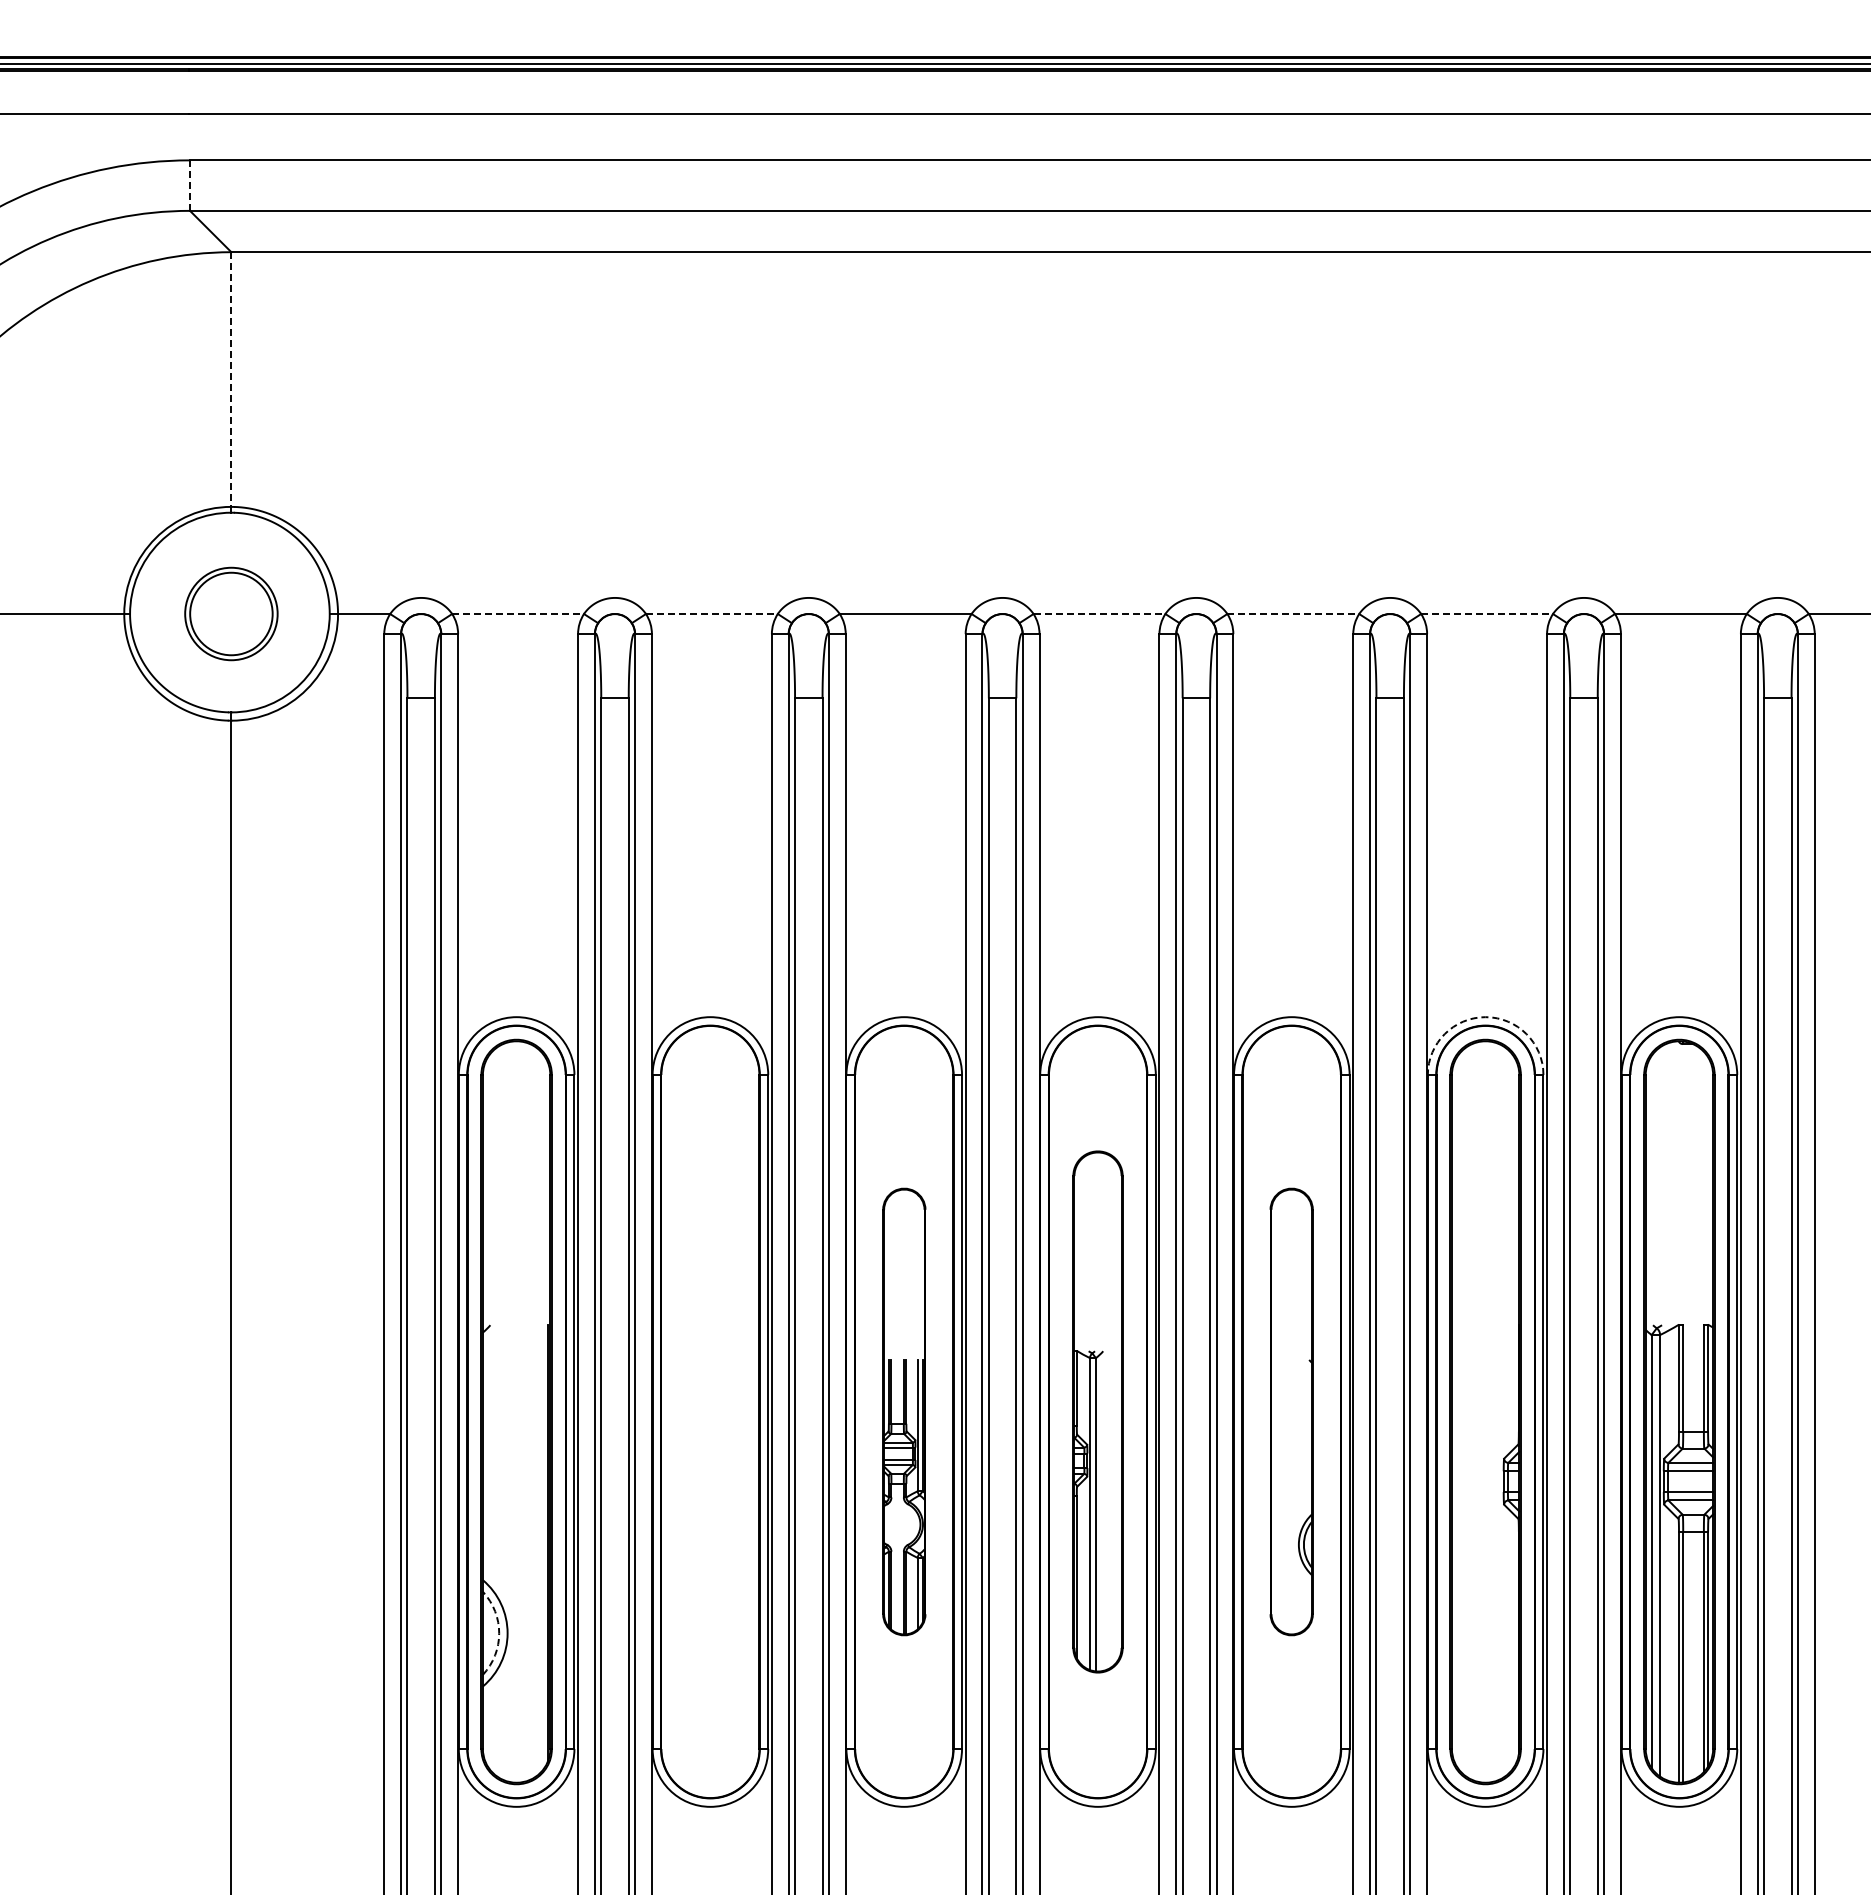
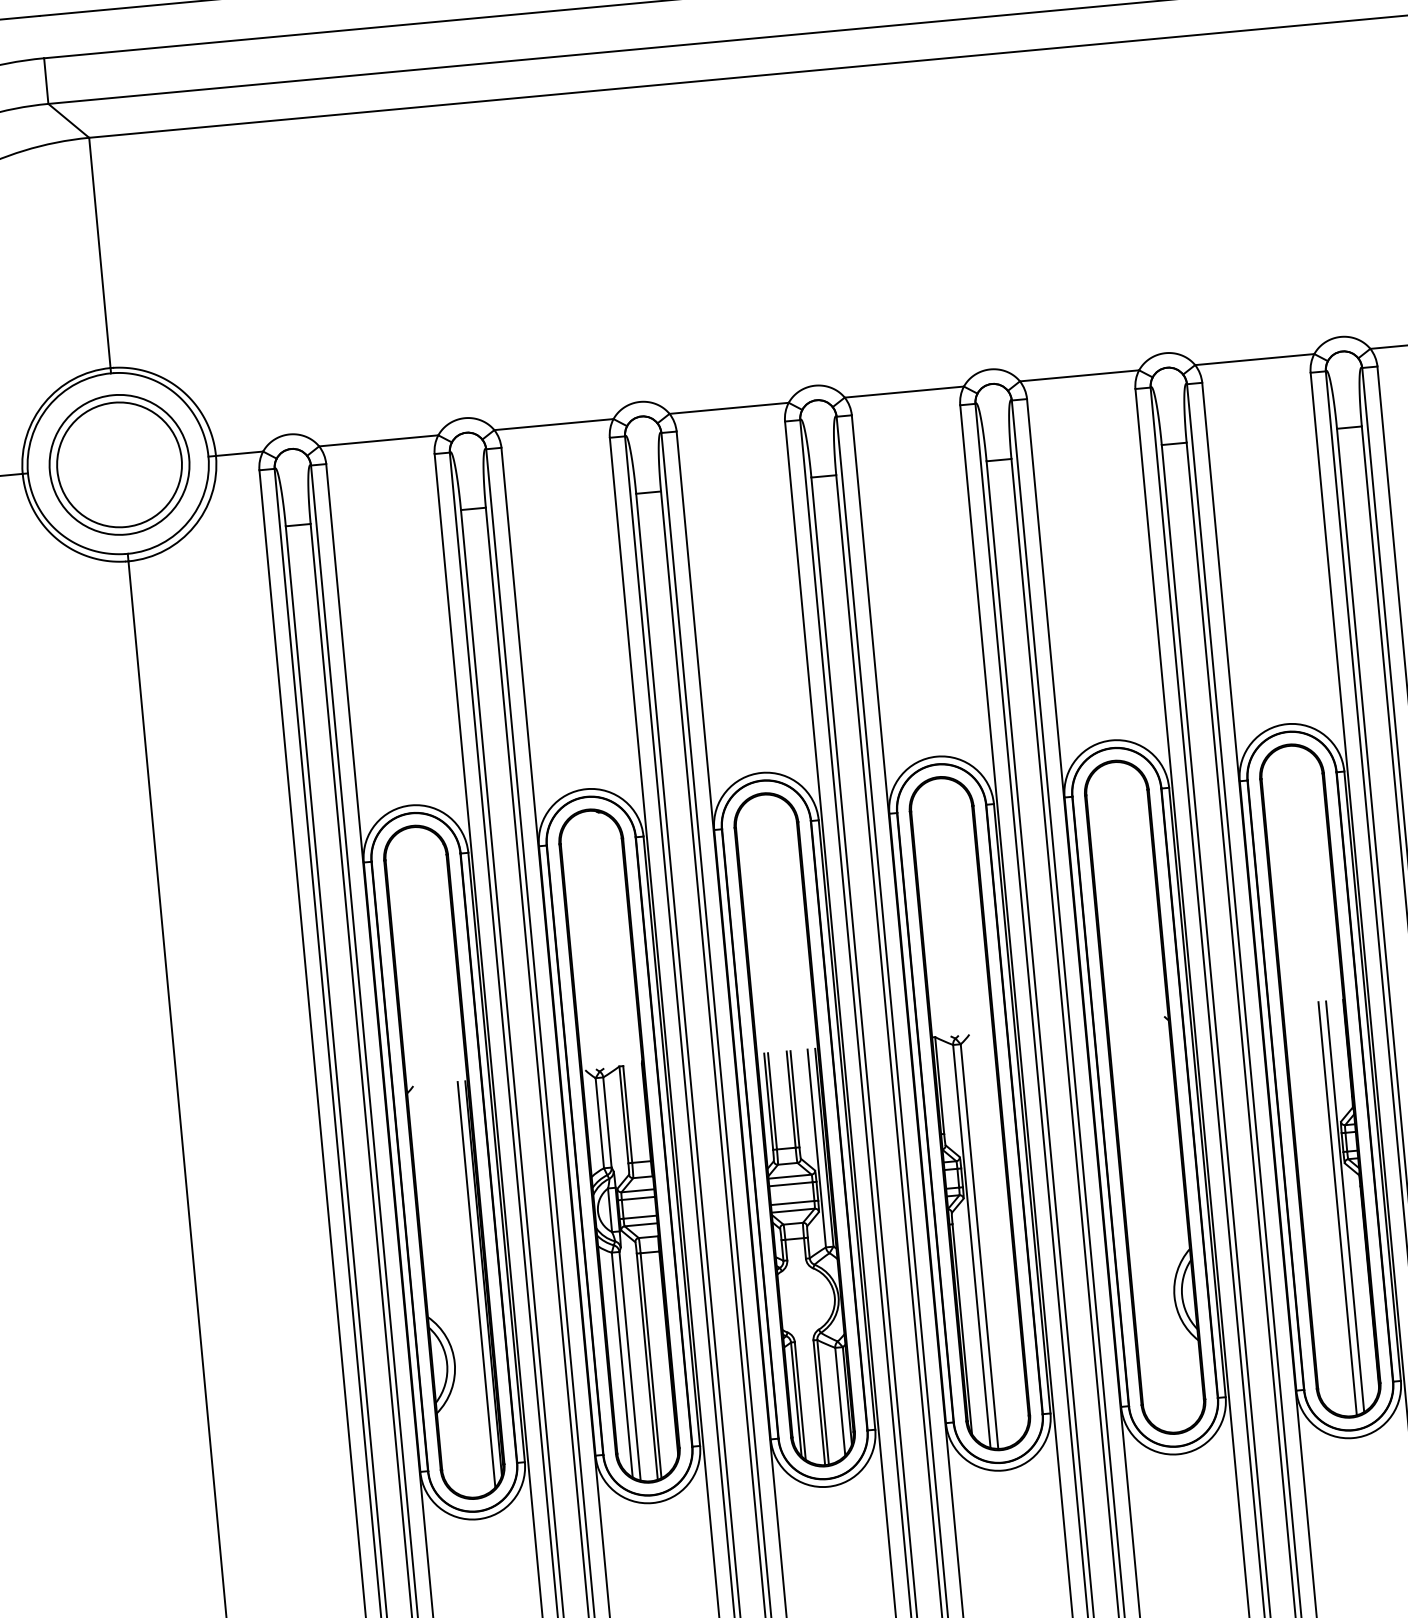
line: (190, 186) -> (46, 81), dashed -> solid
line: (231, 380) -> (100, 253), dashed -> solid
part: (231, 613) -> (119, 464), size x1.67
line: (518, 614) -> (379, 441), dashed -> solid
line: (711, 614) -> (553, 425), dashed -> solid
line: (1099, 614) -> (904, 392), dashed -> solid
line: (1293, 614) -> (1079, 376), dashed -> solid
line: (1487, 614) -> (1255, 359), dashed -> solid
arc: (1485, 1017) -> (1287, 724), dashed -> solid
part: (710, 1411) -> (619, 1145), added
part: (904, 1411) -> (794, 1129), size x1.67
part: (1097, 1411) -> (969, 1113), size x1.43
part: (1291, 1411) -> (1144, 1096), size x1.67
line: (539, 1549) -> (476, 1284), added
line: (1500, 1552) -> (1345, 1206), added
line: (1491, 1553) -> (1337, 1208), added
arc: (499, 1633) -> (447, 1364), dashed -> solid

